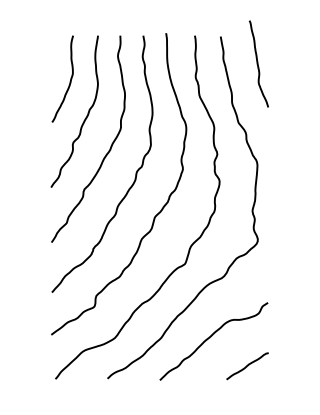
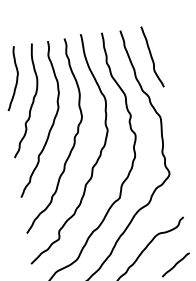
curve: (258, 63) -> (152, 56), moved

